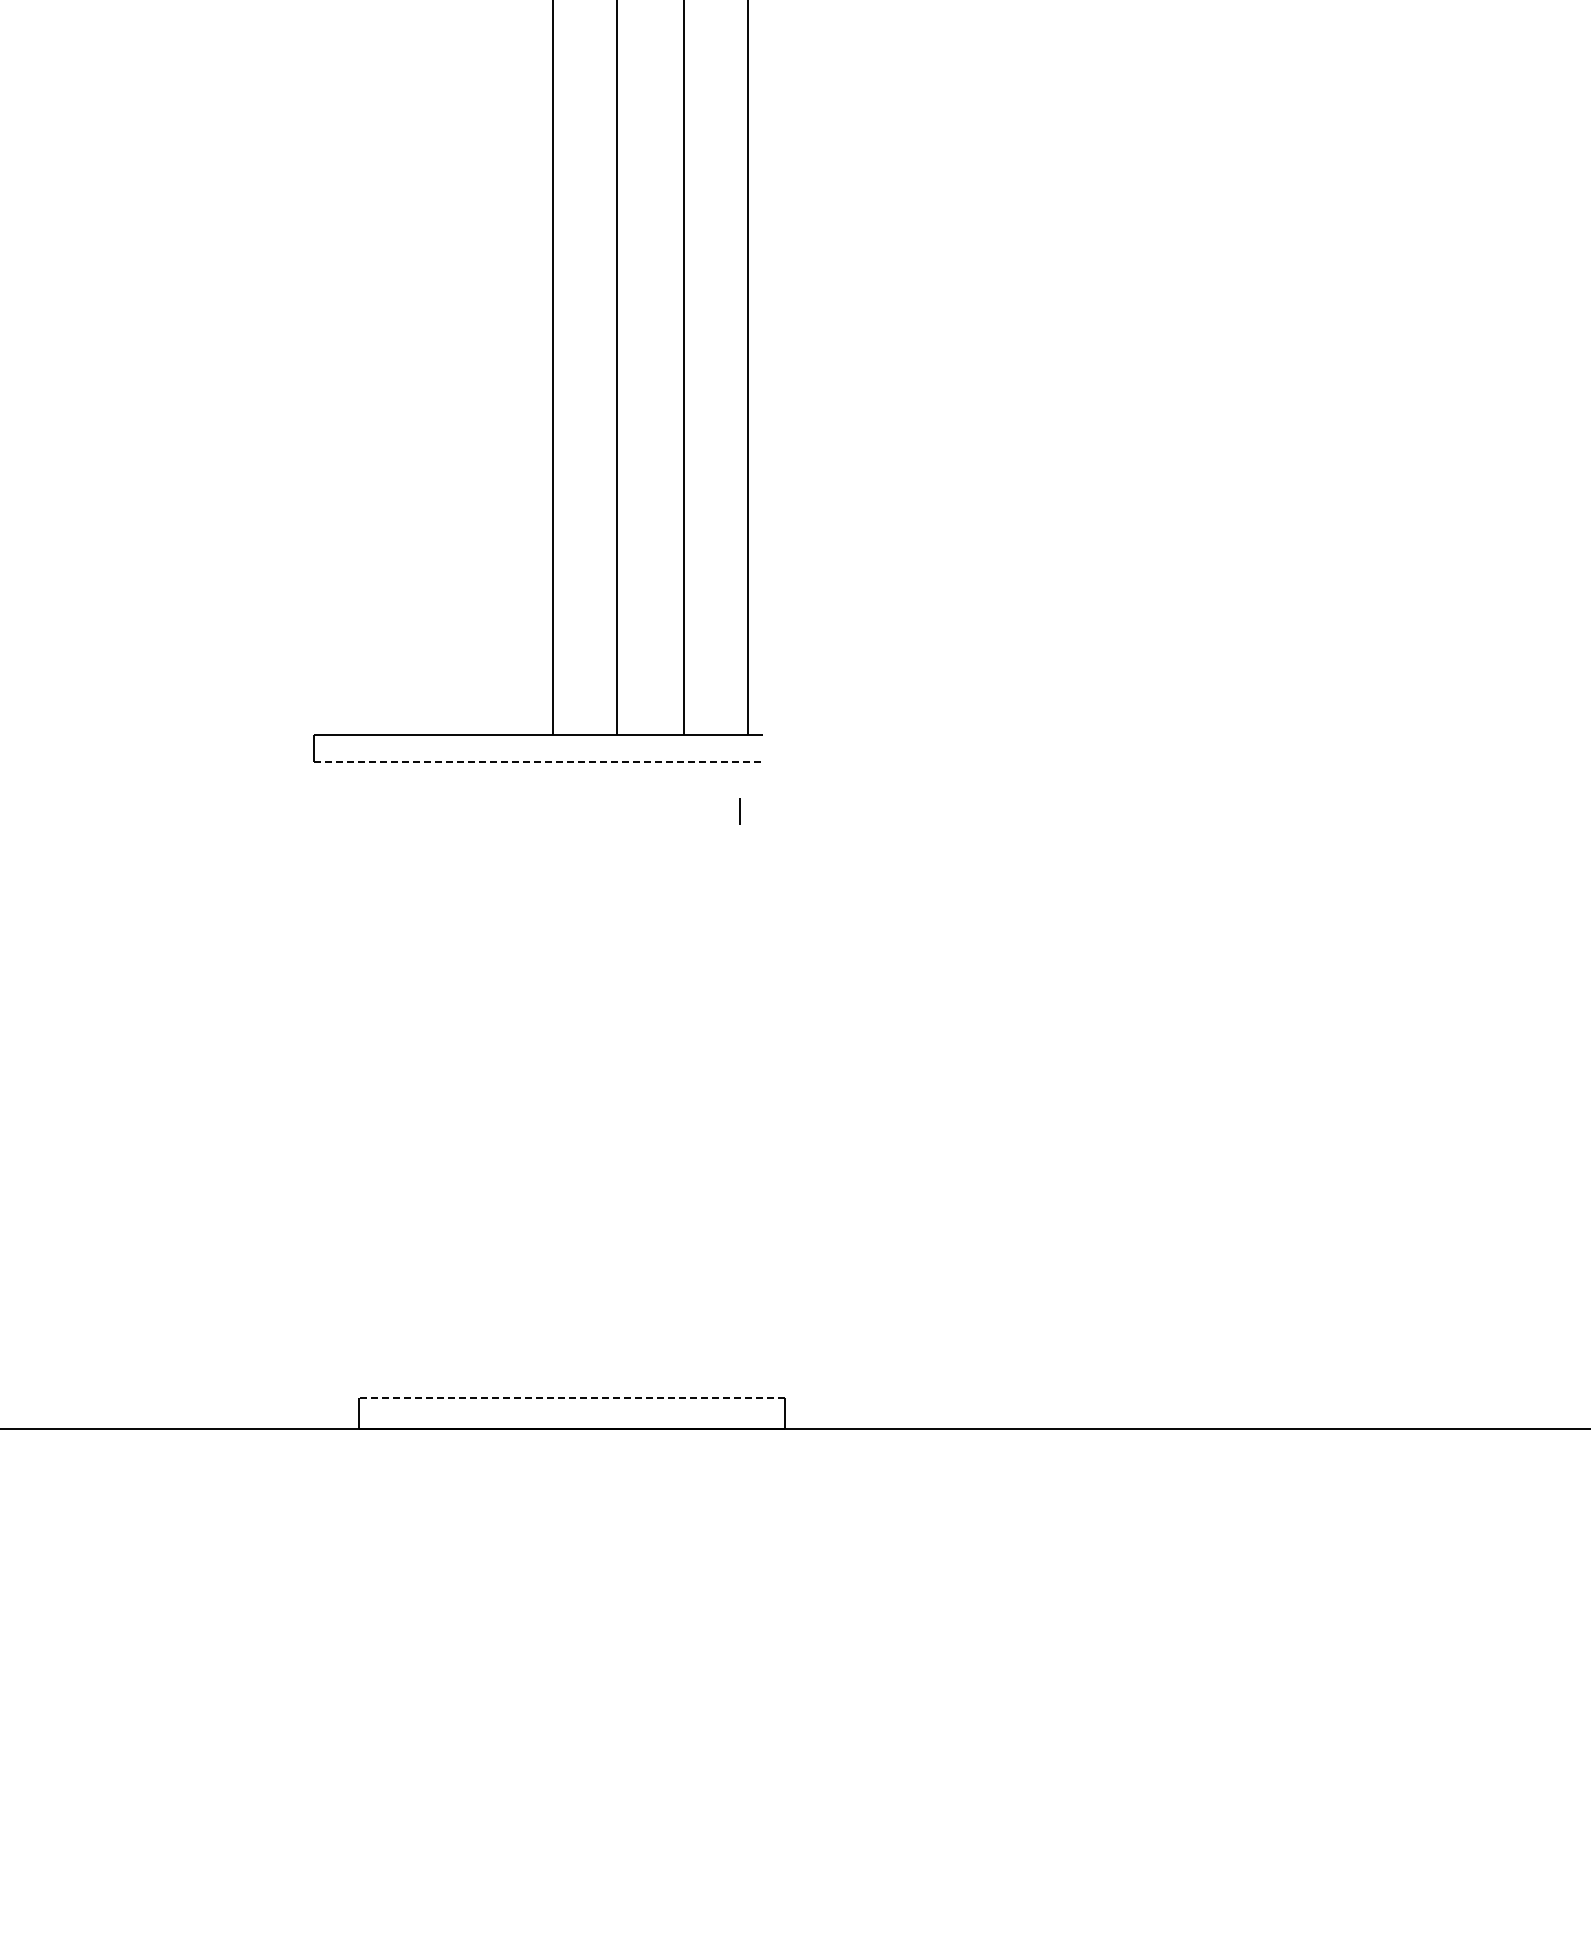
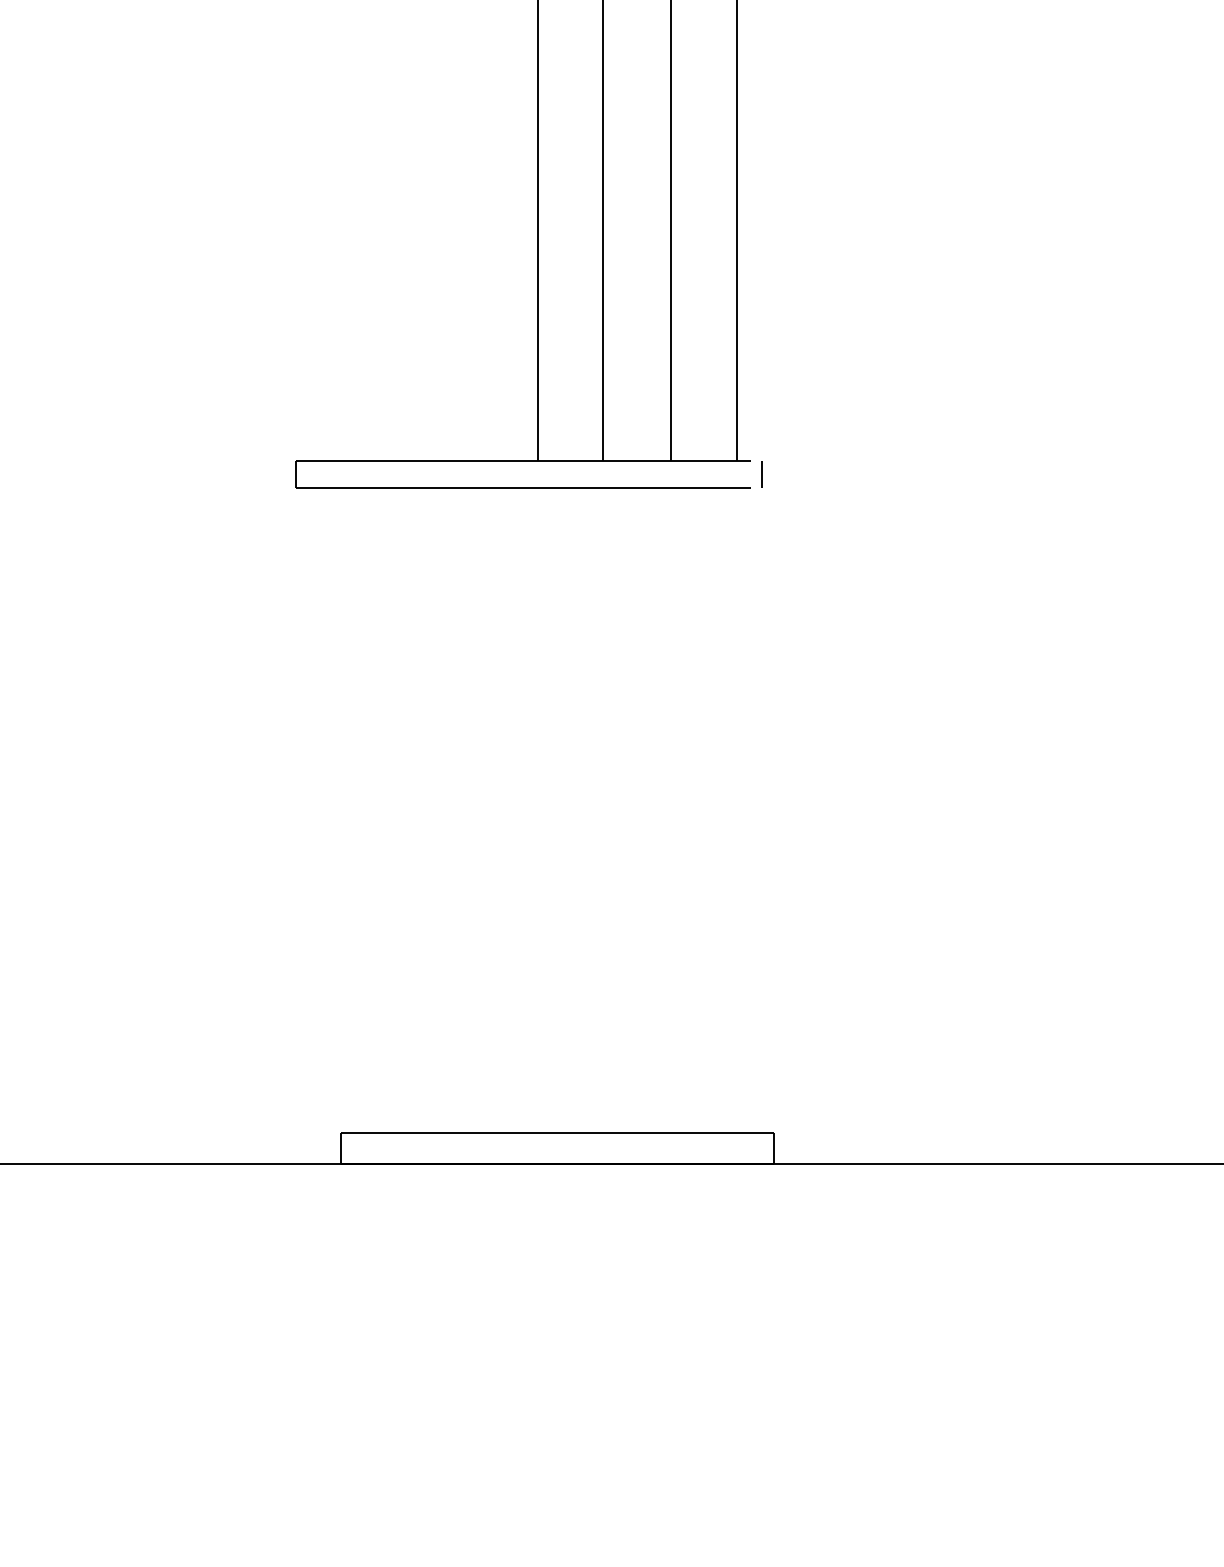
line: (538, 762) -> (523, 487), dashed -> solid
line: (739, 811) -> (761, 473), moved
line: (571, 1398) -> (557, 1133), dashed -> solid

